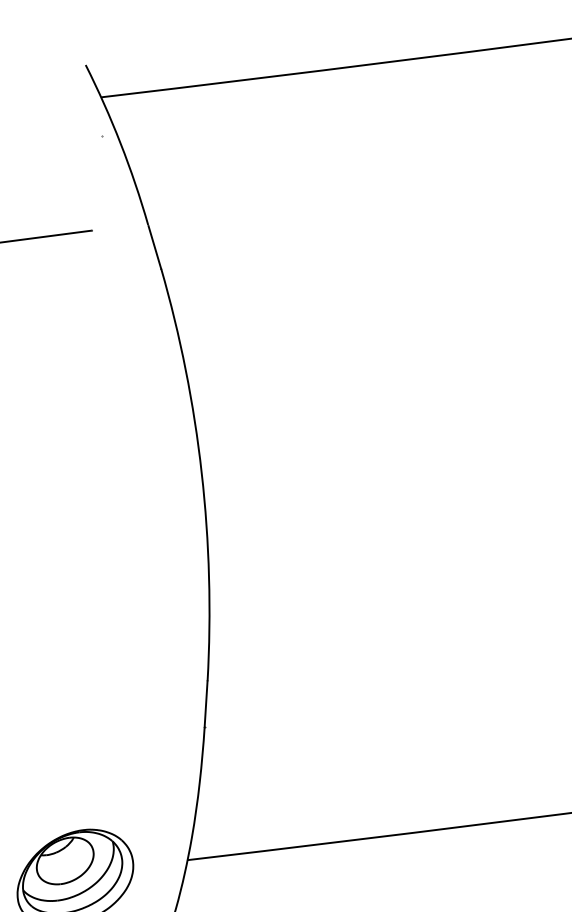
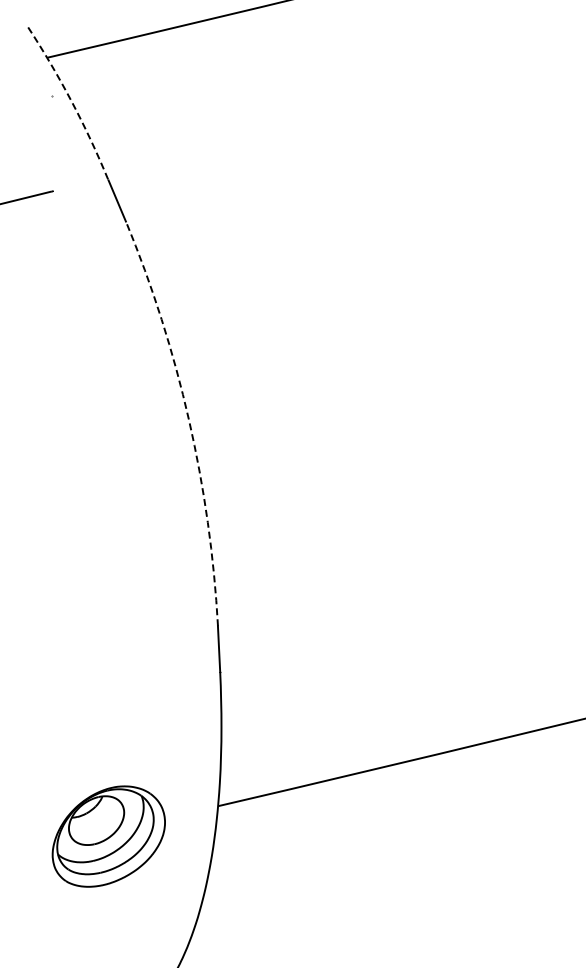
arc: (120, 143) -> (71, 101), solid -> dashed
arc: (202, 473) -> (189, 420), solid -> dashed

